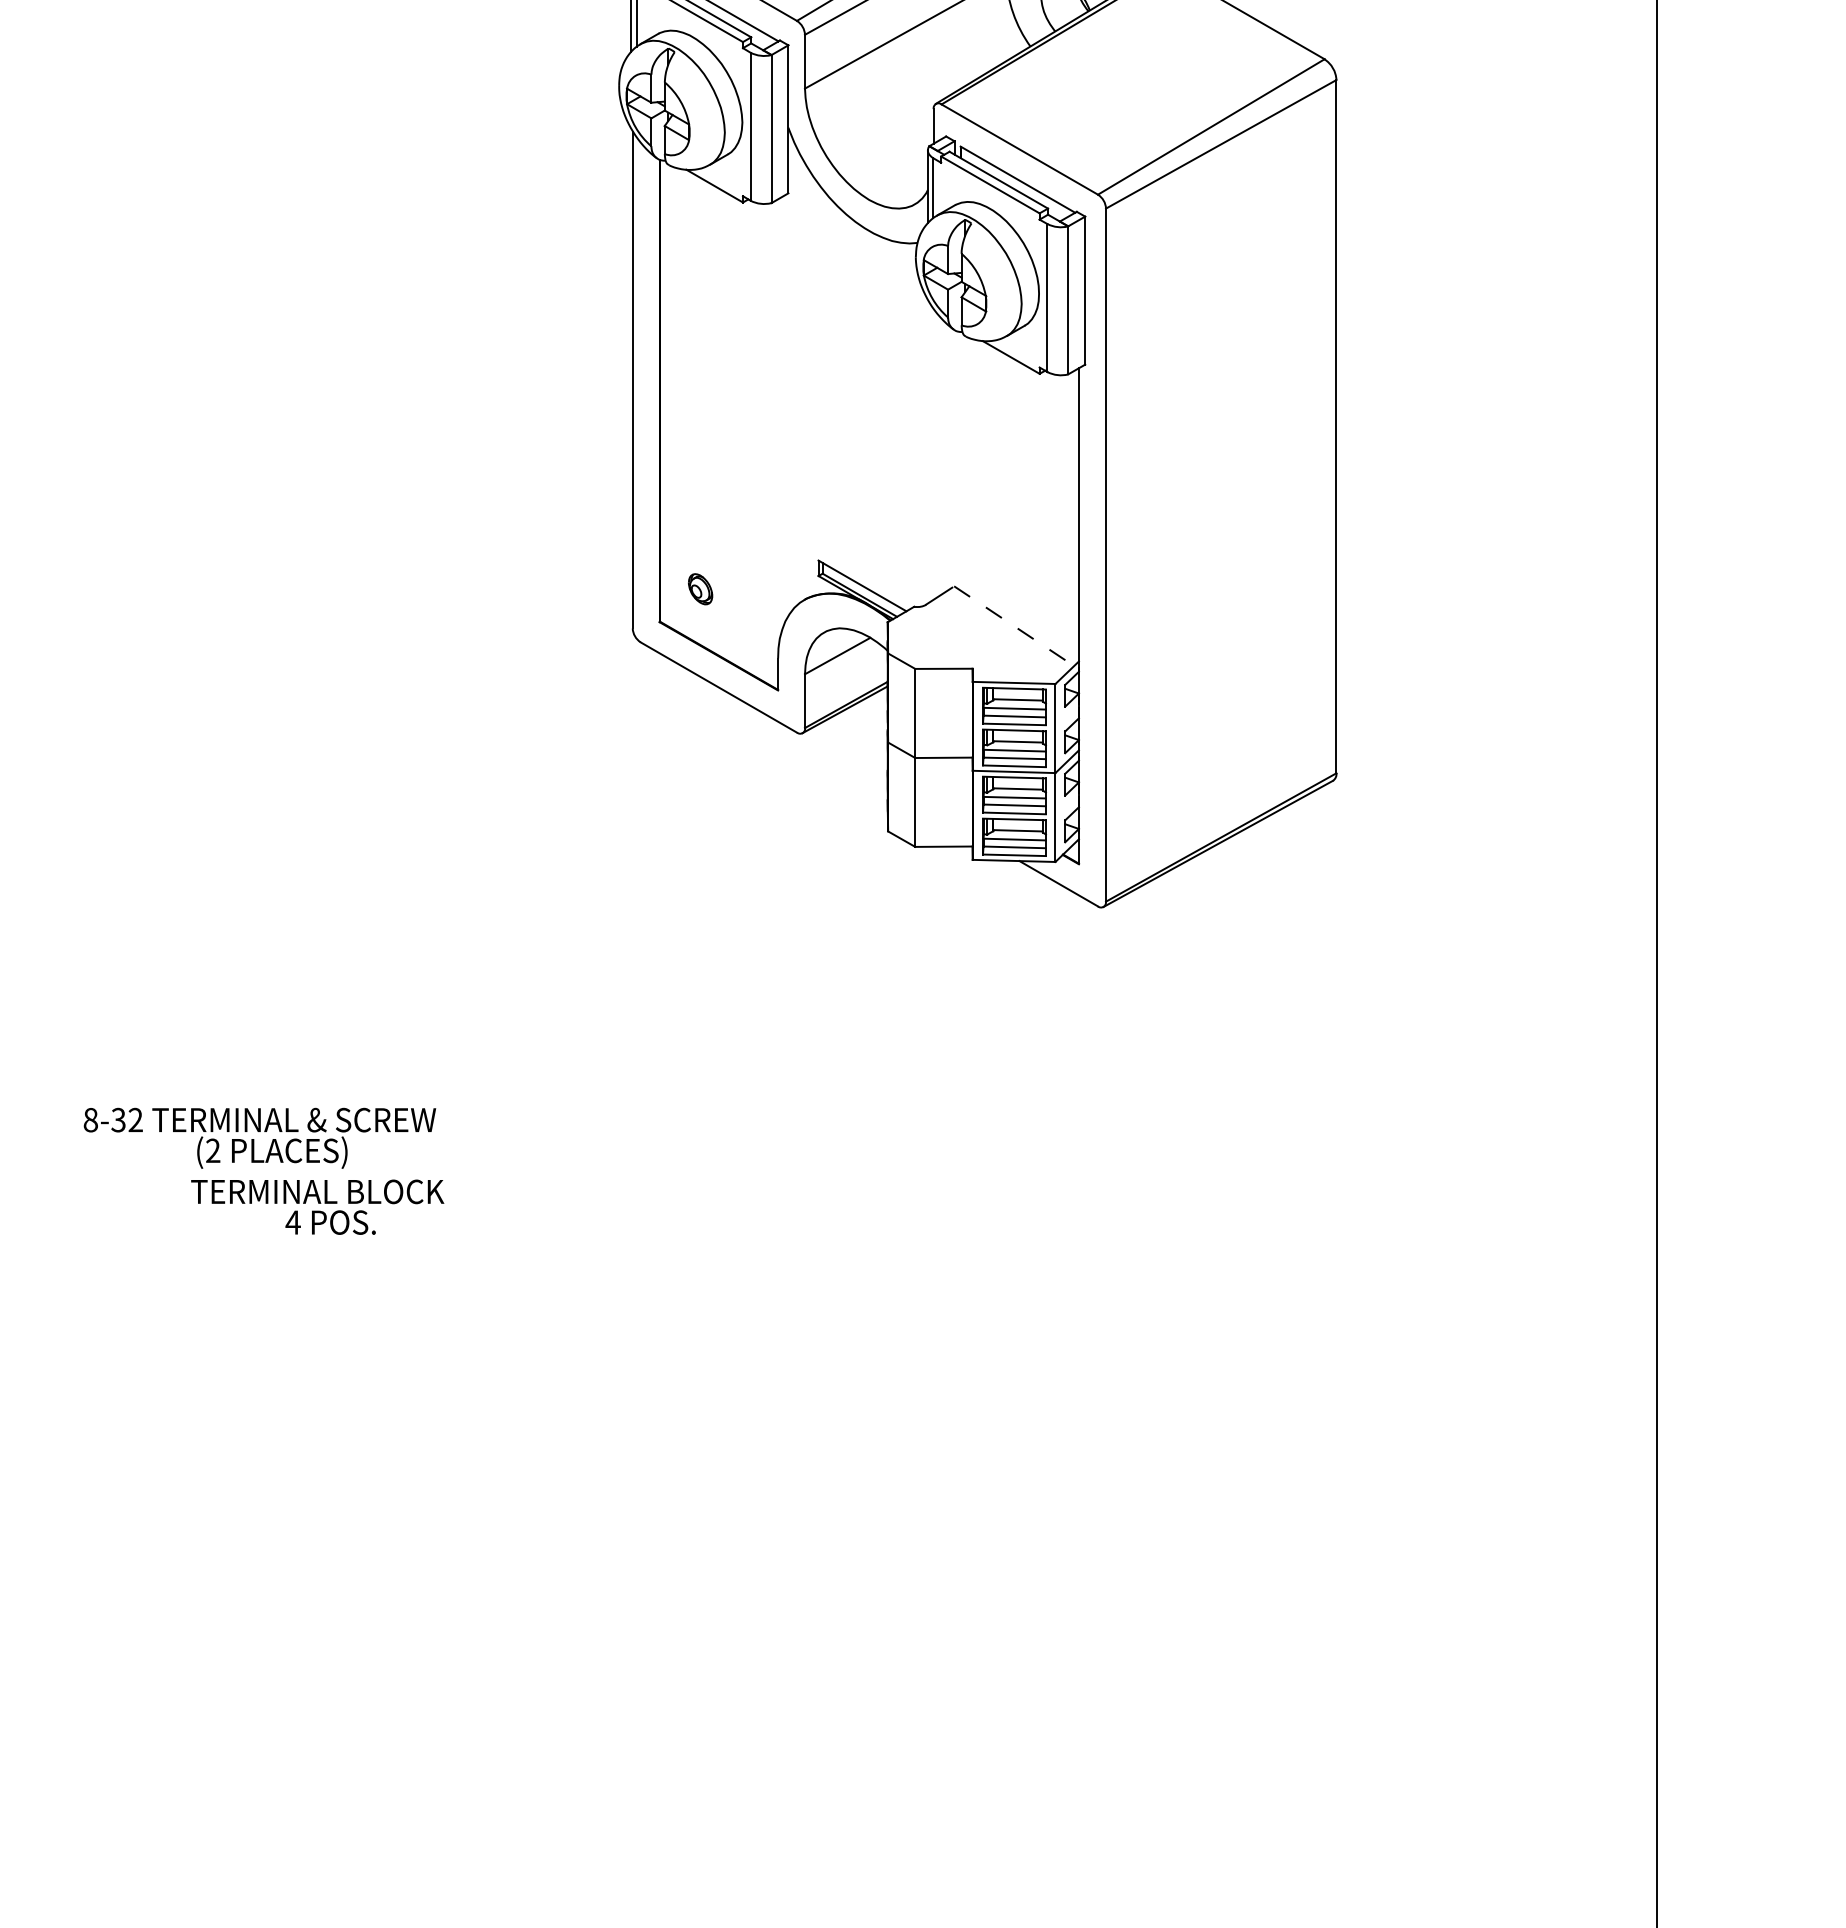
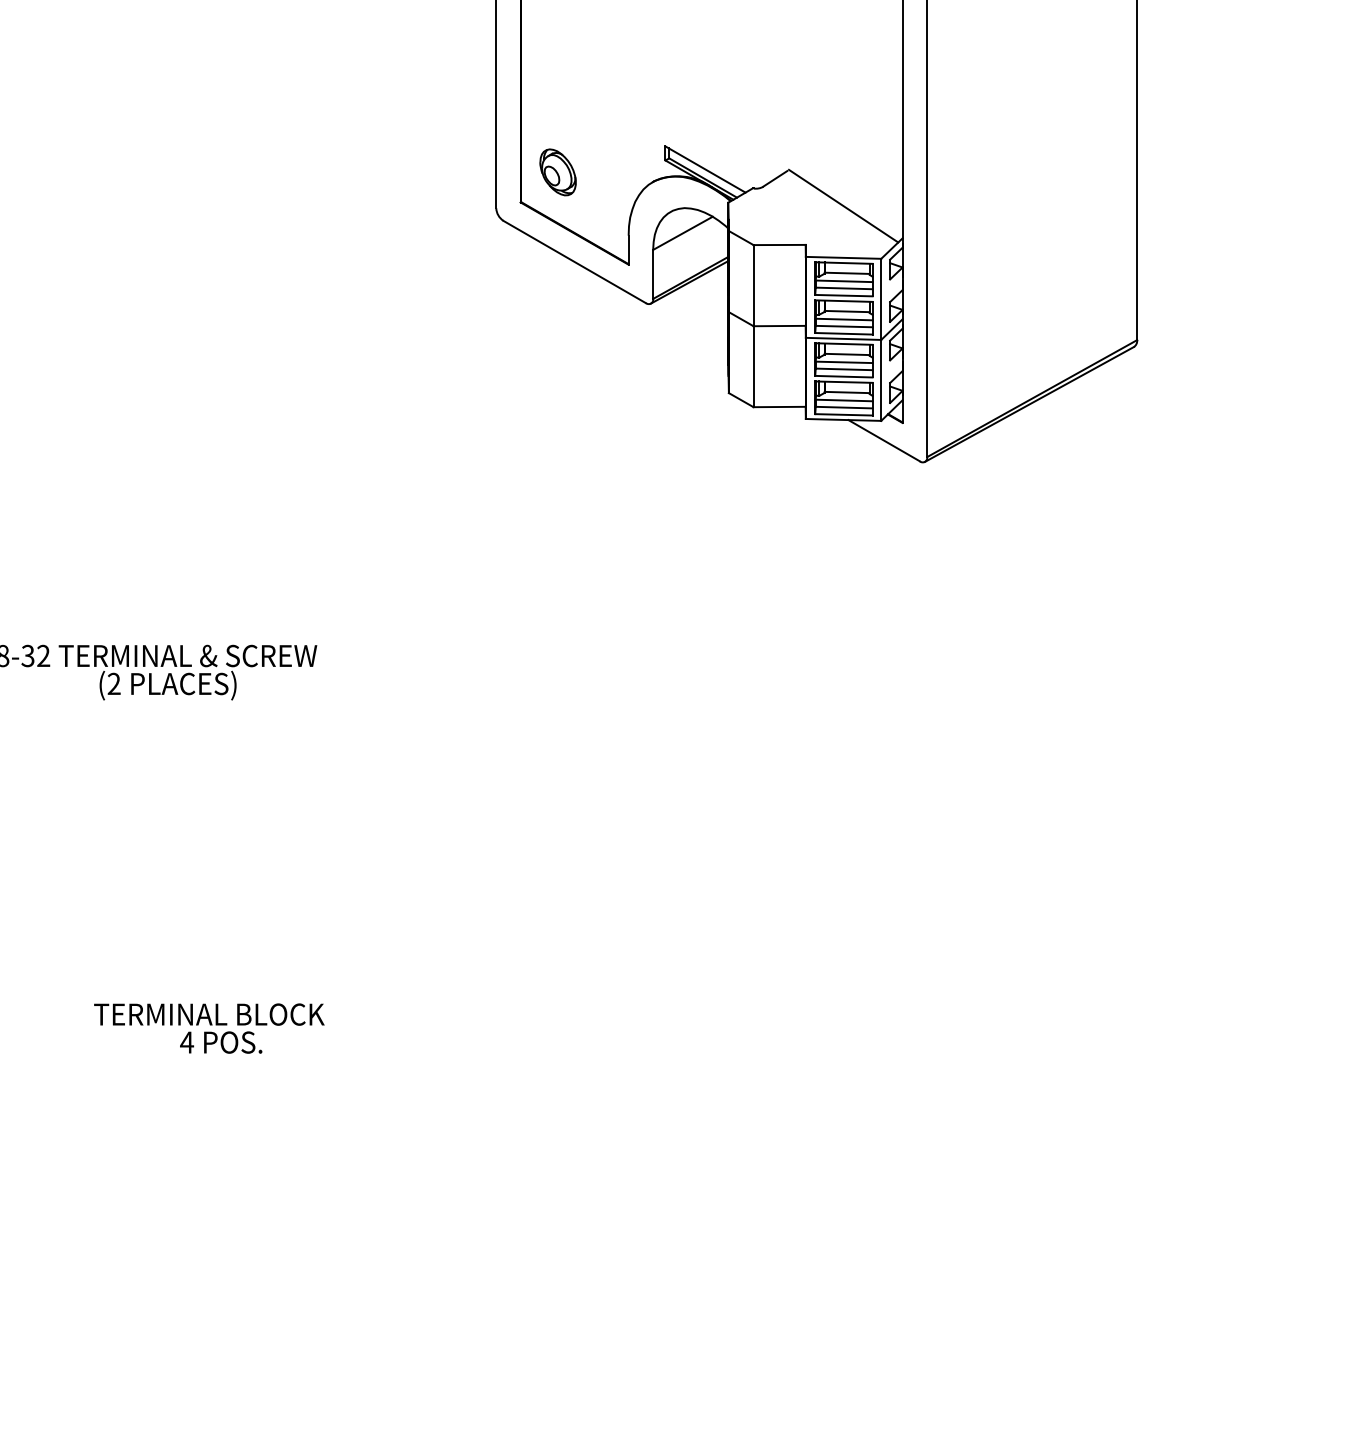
part: (700, 589) -> (557, 172), size x1.67
line: (1014, 626) -> (843, 206), dashed -> solid
text: (317, 1206) -> (209, 1027), moved

